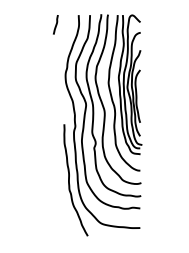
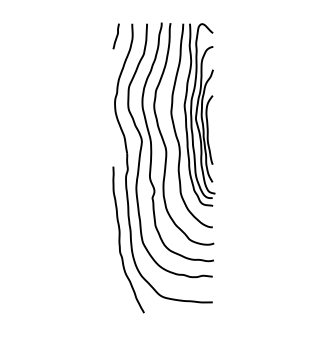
curve: (56, 24) -> (116, 36), moved

